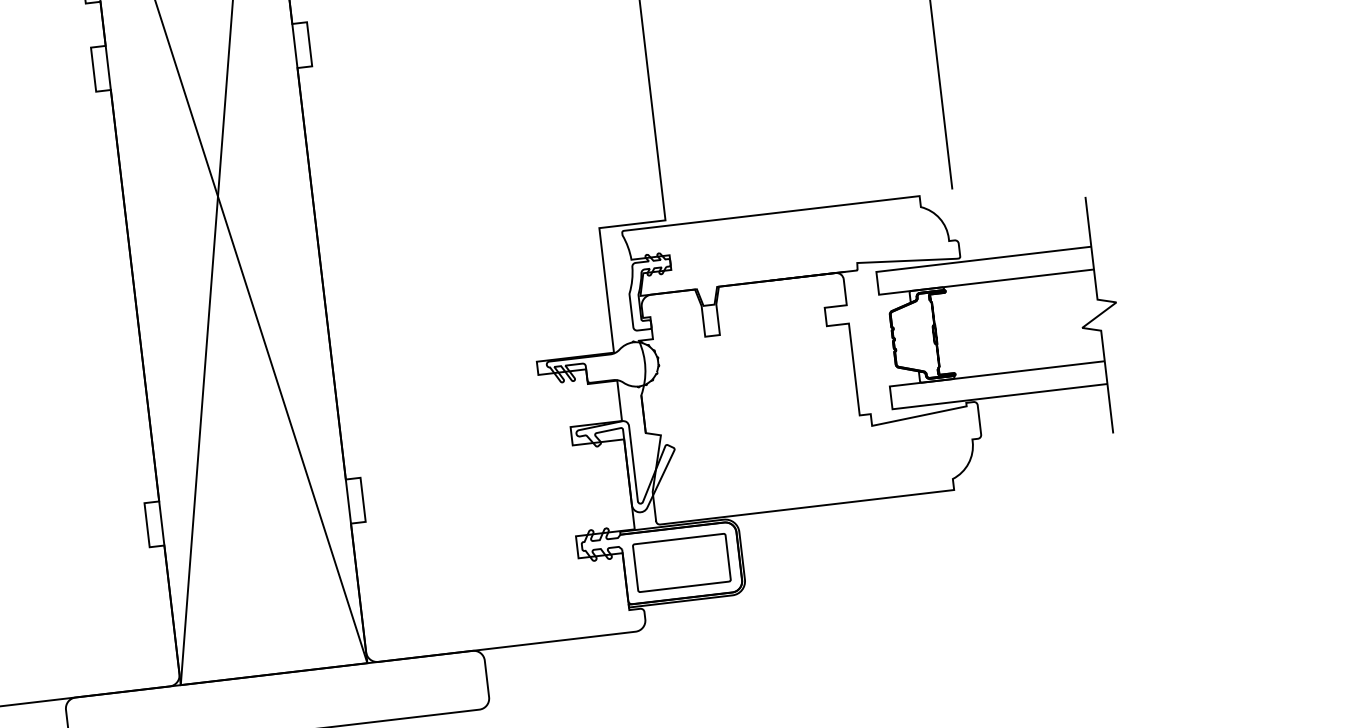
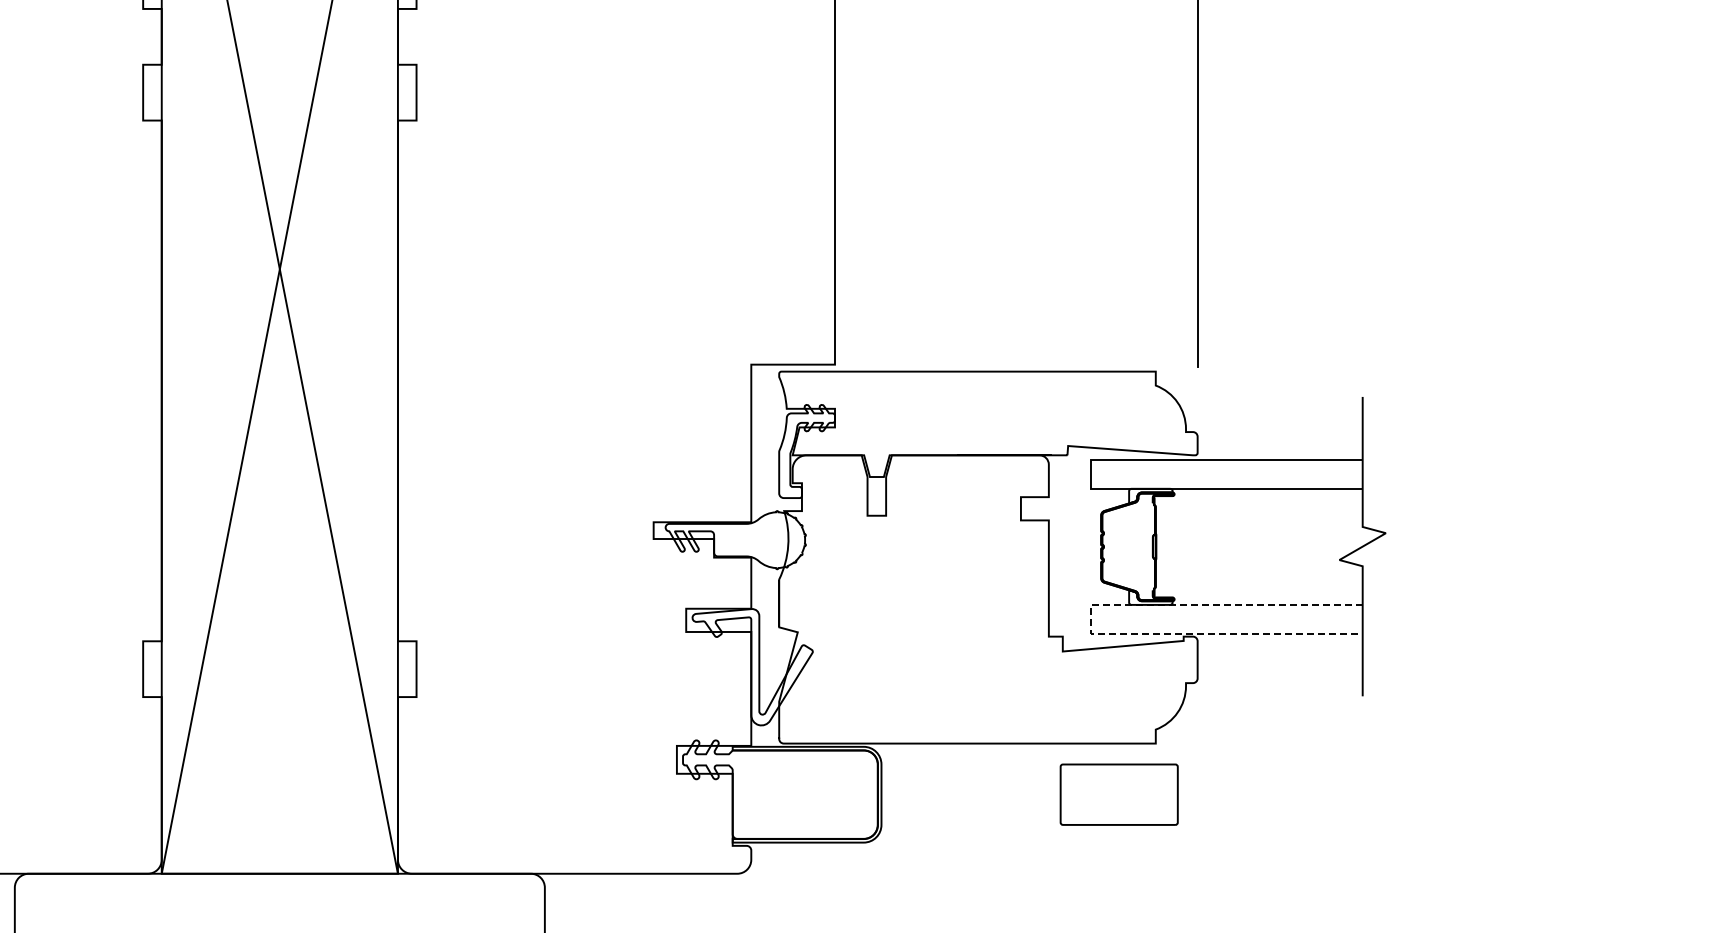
line: (891, 398) -> (1090, 619), solid -> dashed
part: (681, 562) -> (1118, 794), moved

